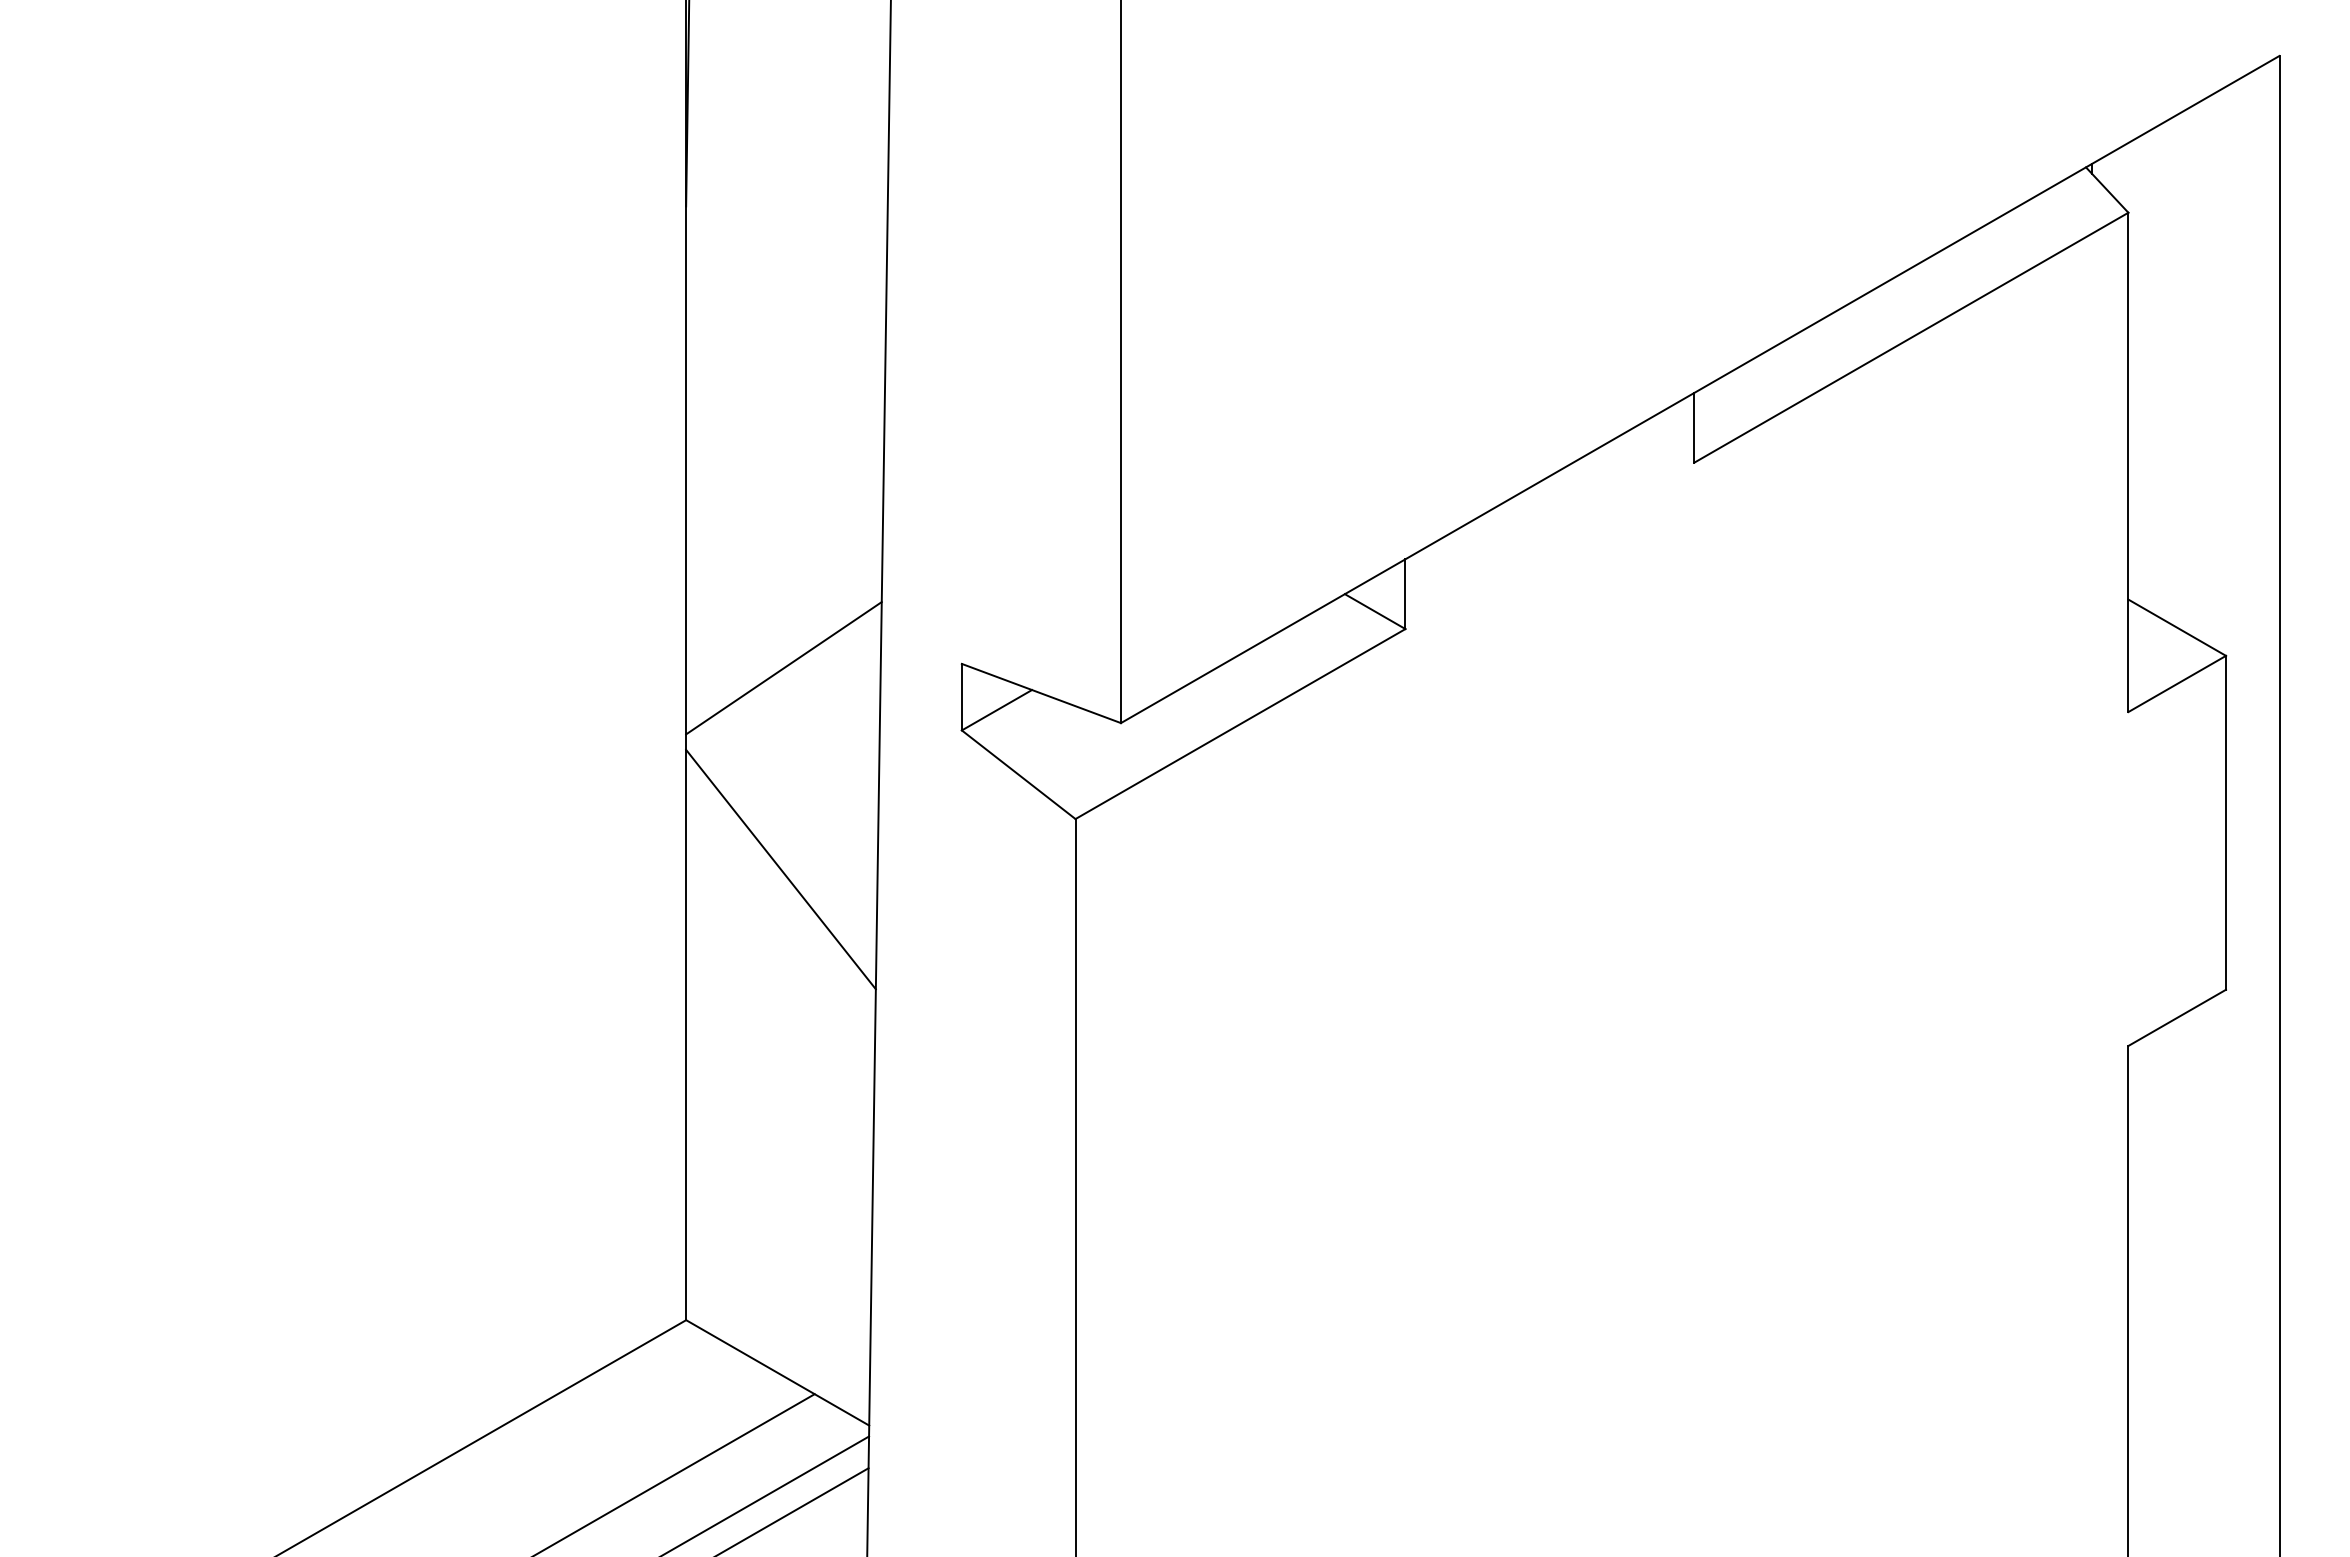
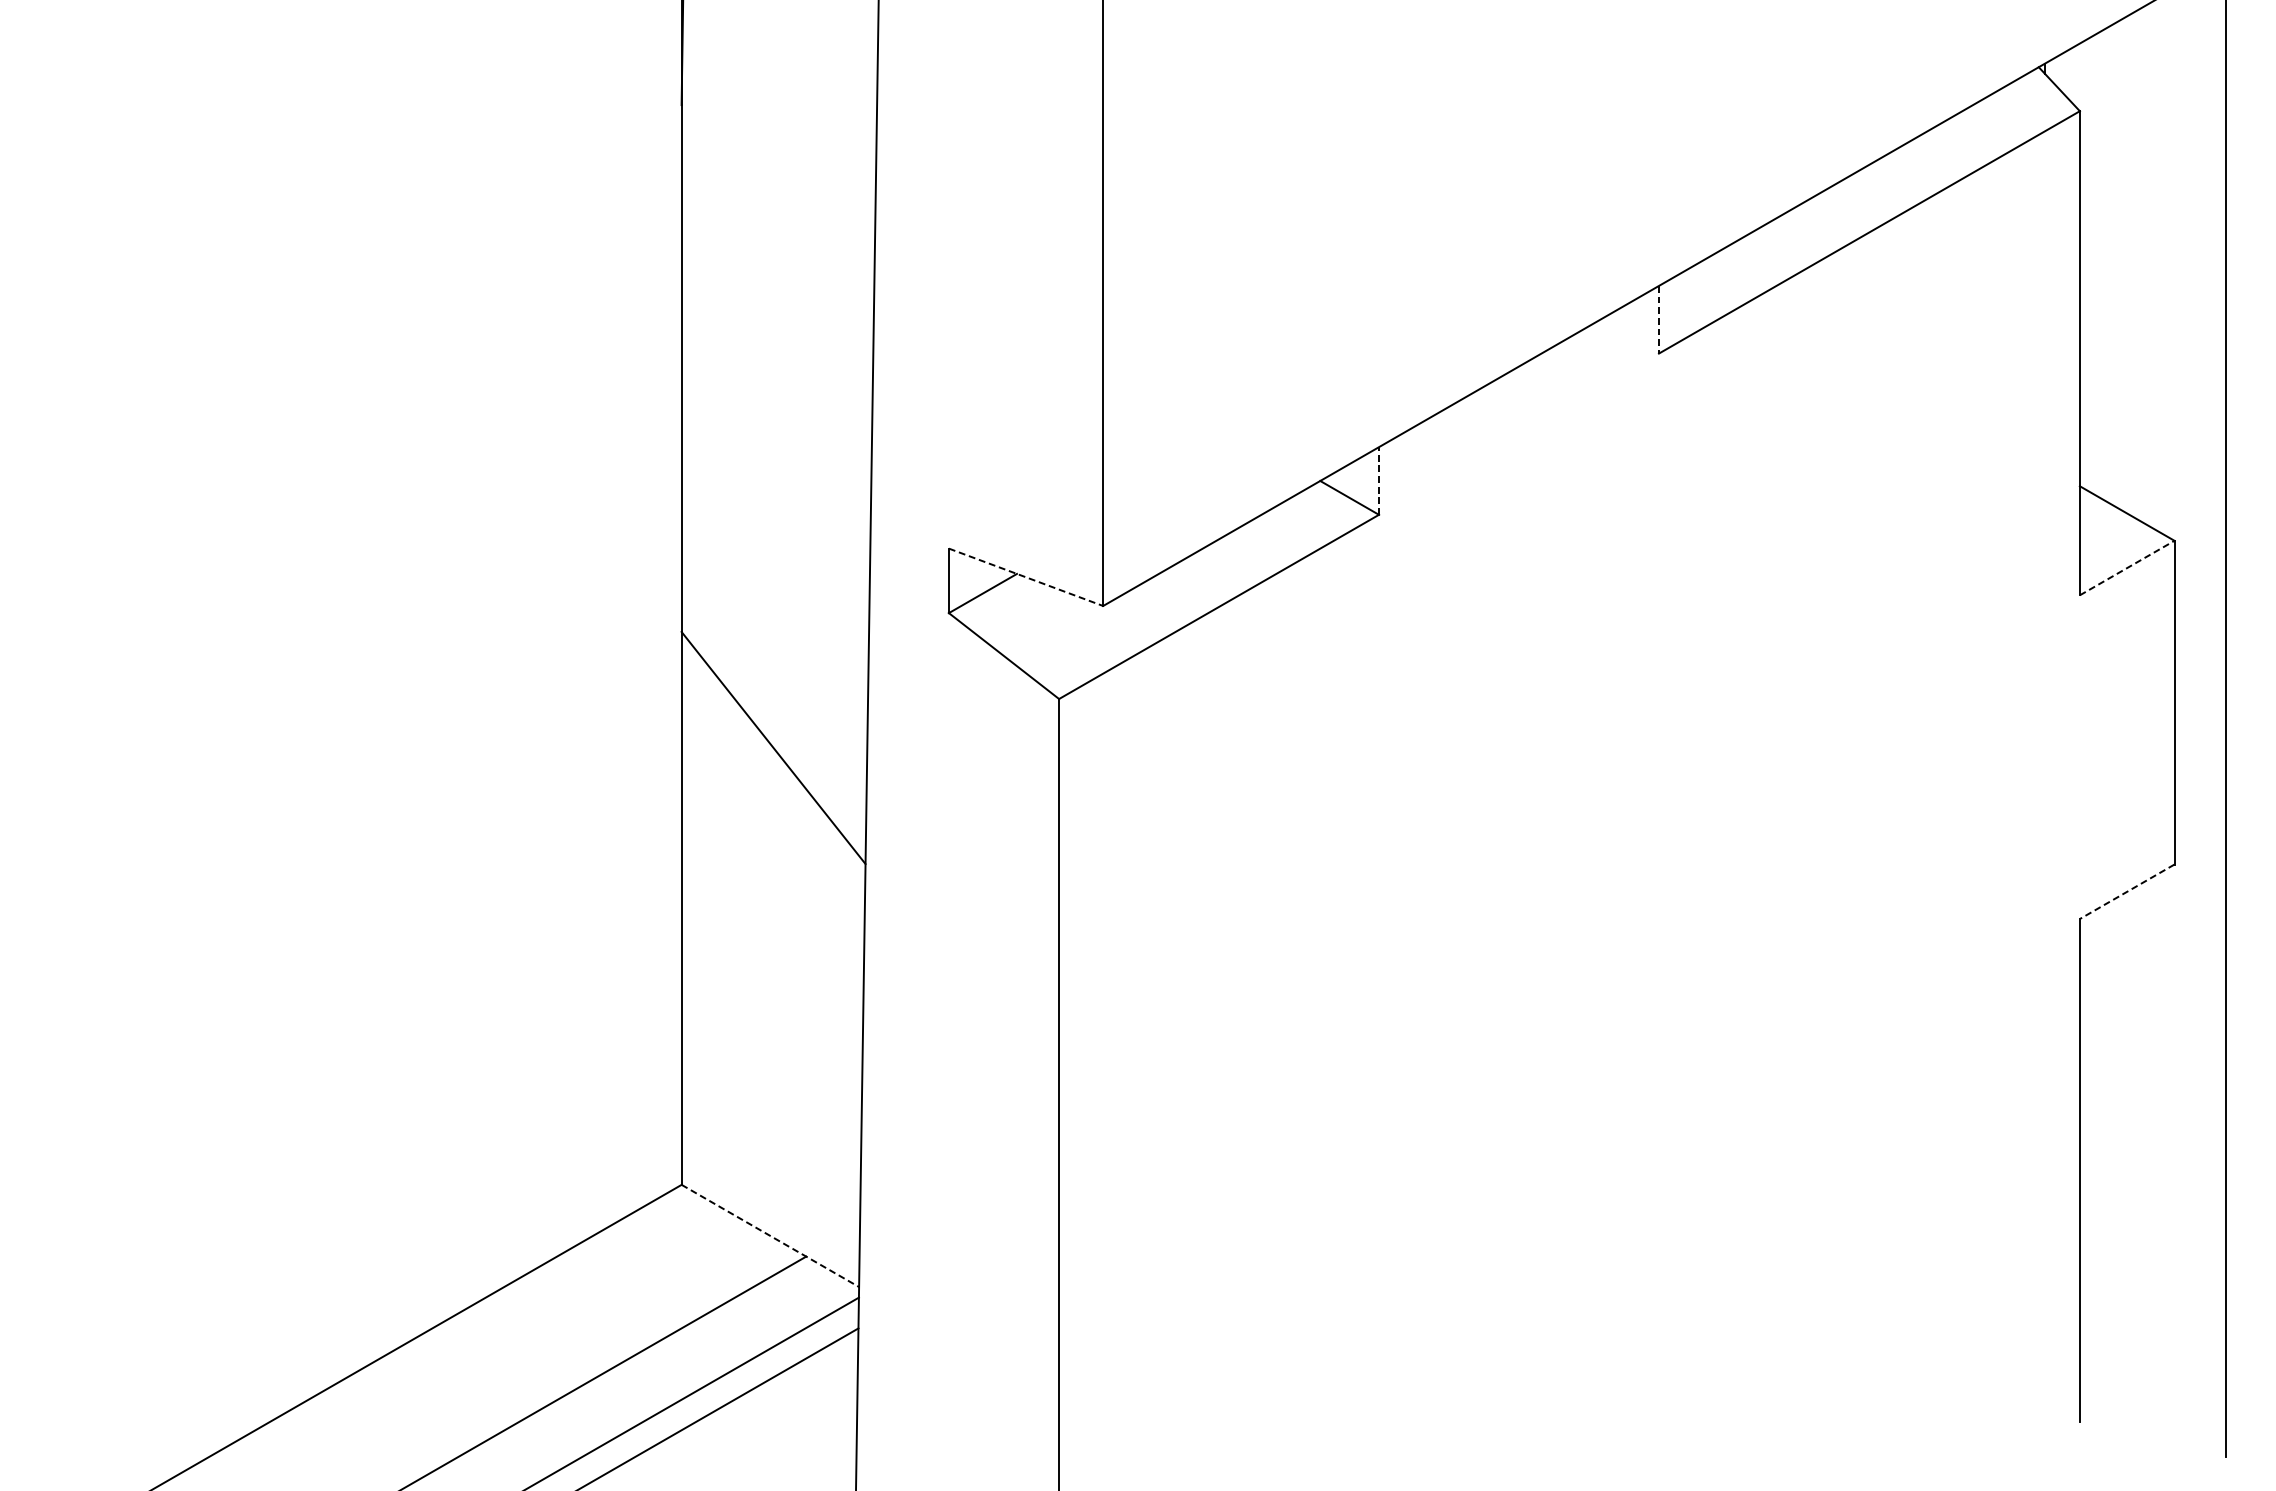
line: (1694, 427) -> (1659, 319), solid -> dashed
line: (1405, 594) -> (1379, 481), solid -> dashed
line: (783, 668) -> (775, 553), removed
line: (2177, 683) -> (2127, 567), solid -> dashed
line: (1041, 693) -> (1026, 577), solid -> dashed
line: (2176, 1018) -> (2126, 892), solid -> dashed
line: (777, 1372) -> (770, 1235), solid -> dashed

